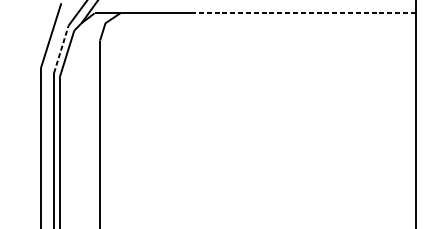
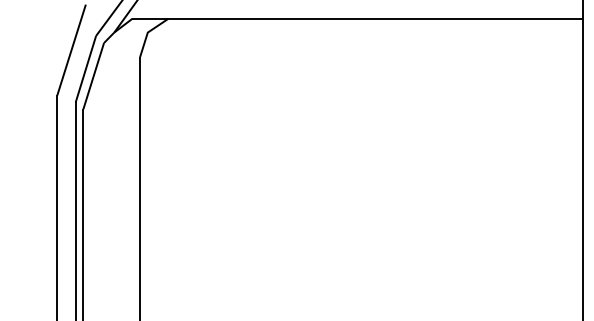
line: (304, 13) -> (426, 18), dashed -> solid
line: (61, 49) -> (85, 69), dashed -> solid

